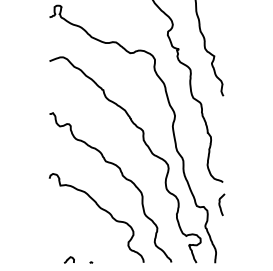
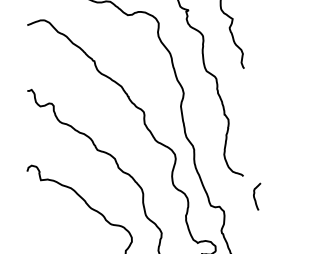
curve: (220, 204) -> (255, 196), moved

